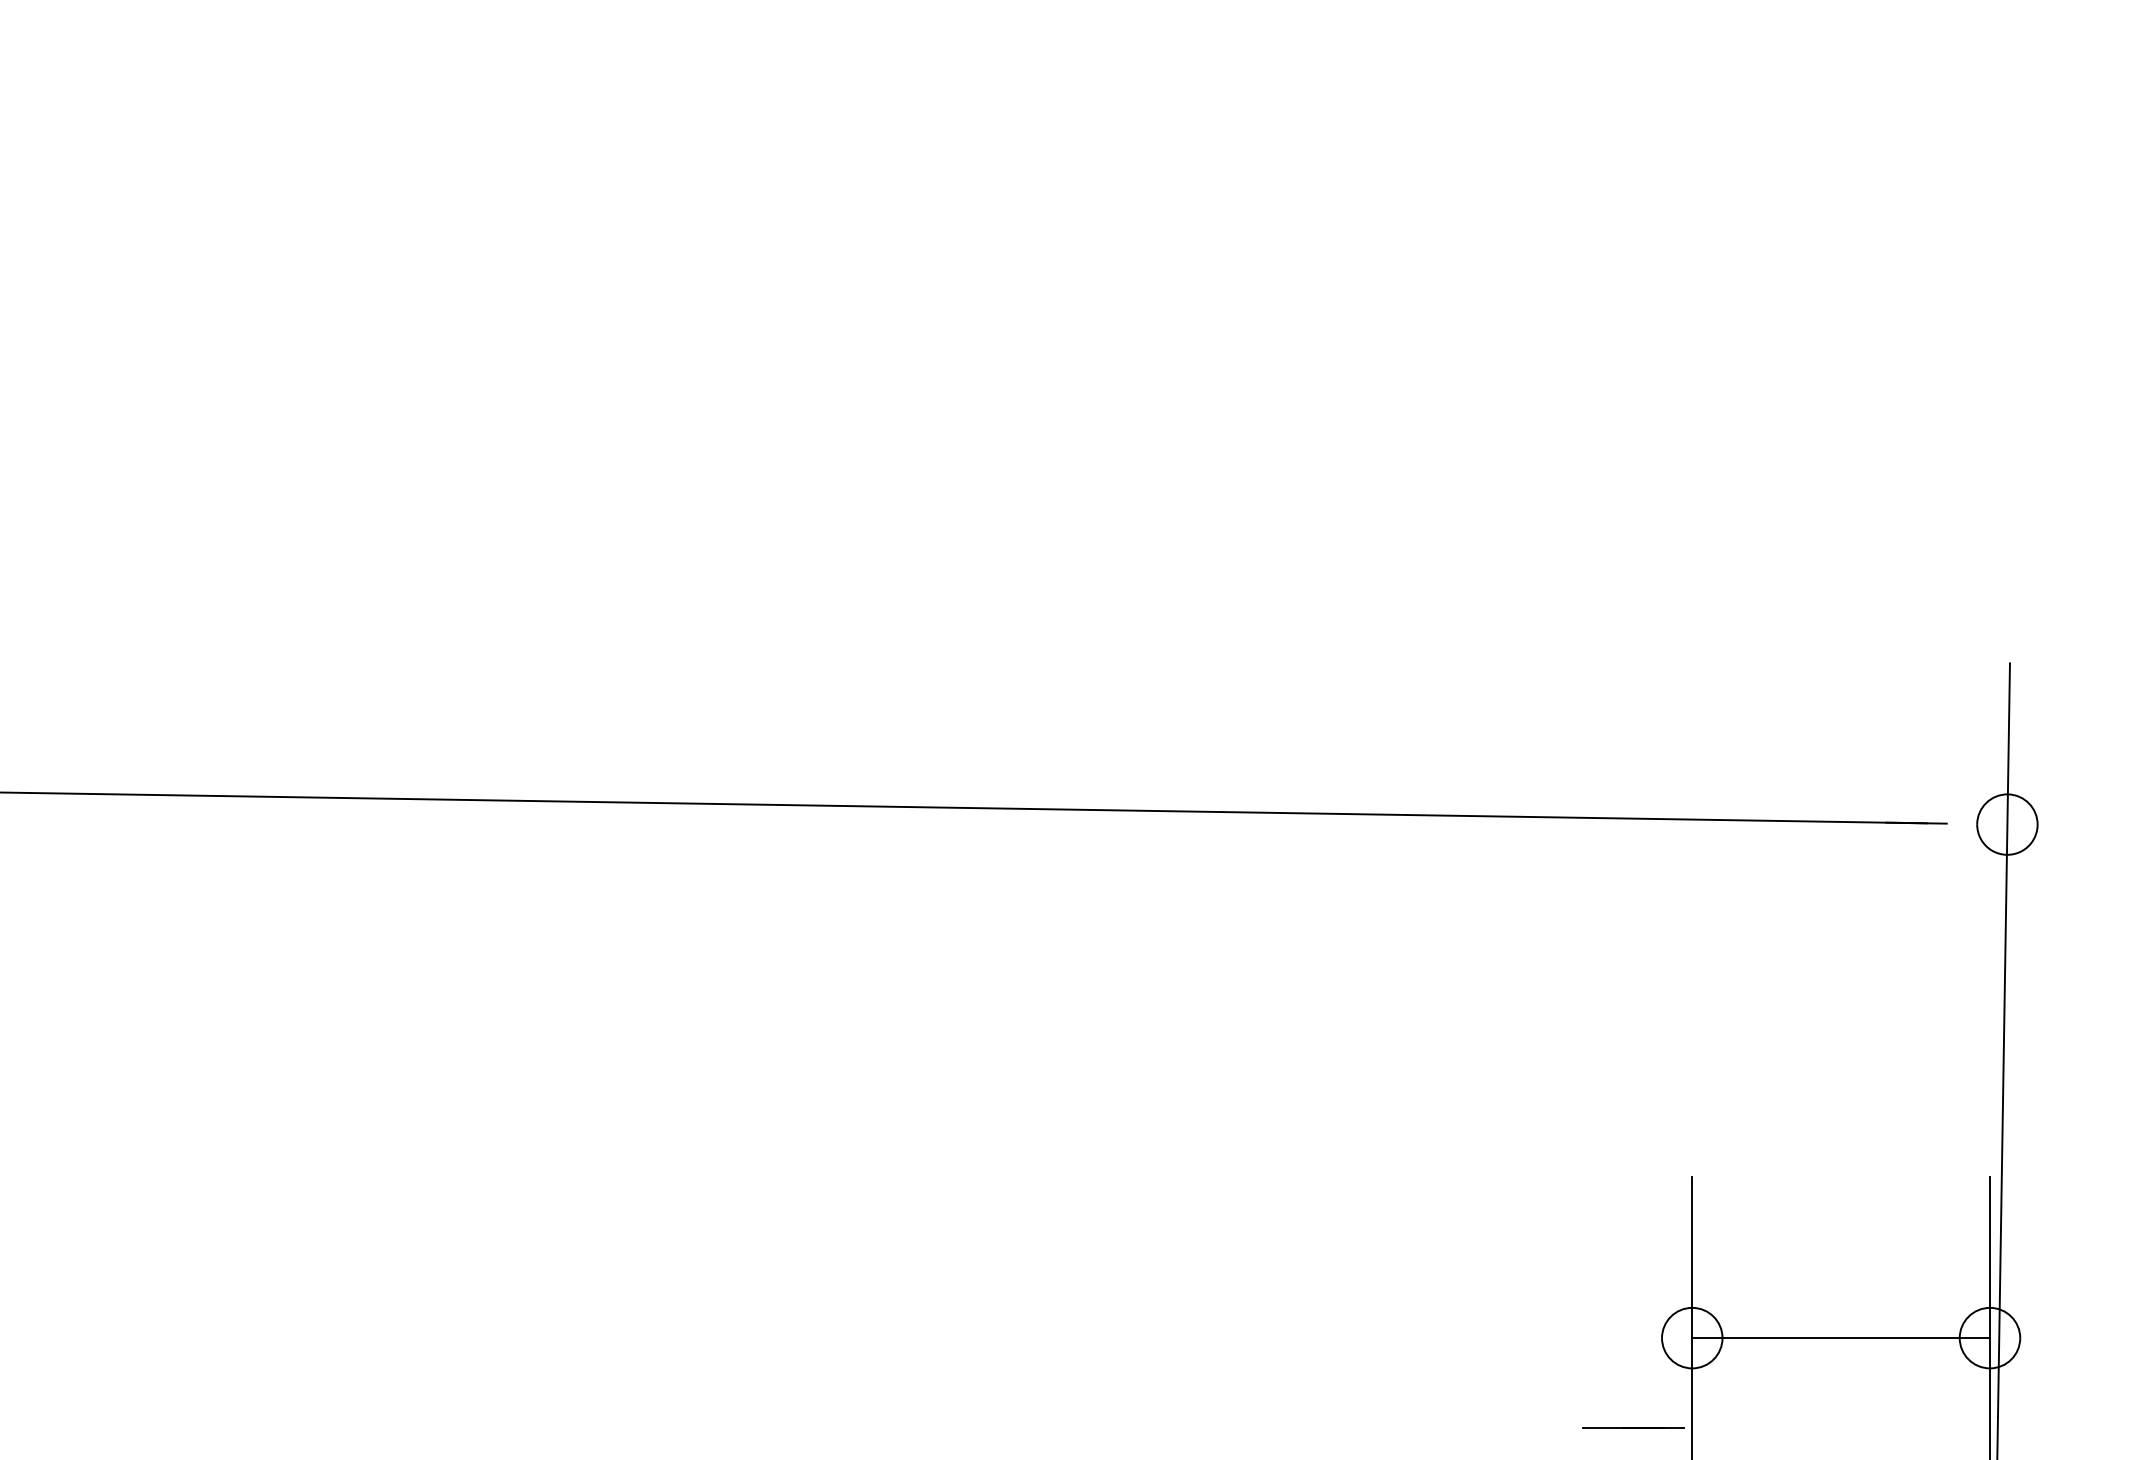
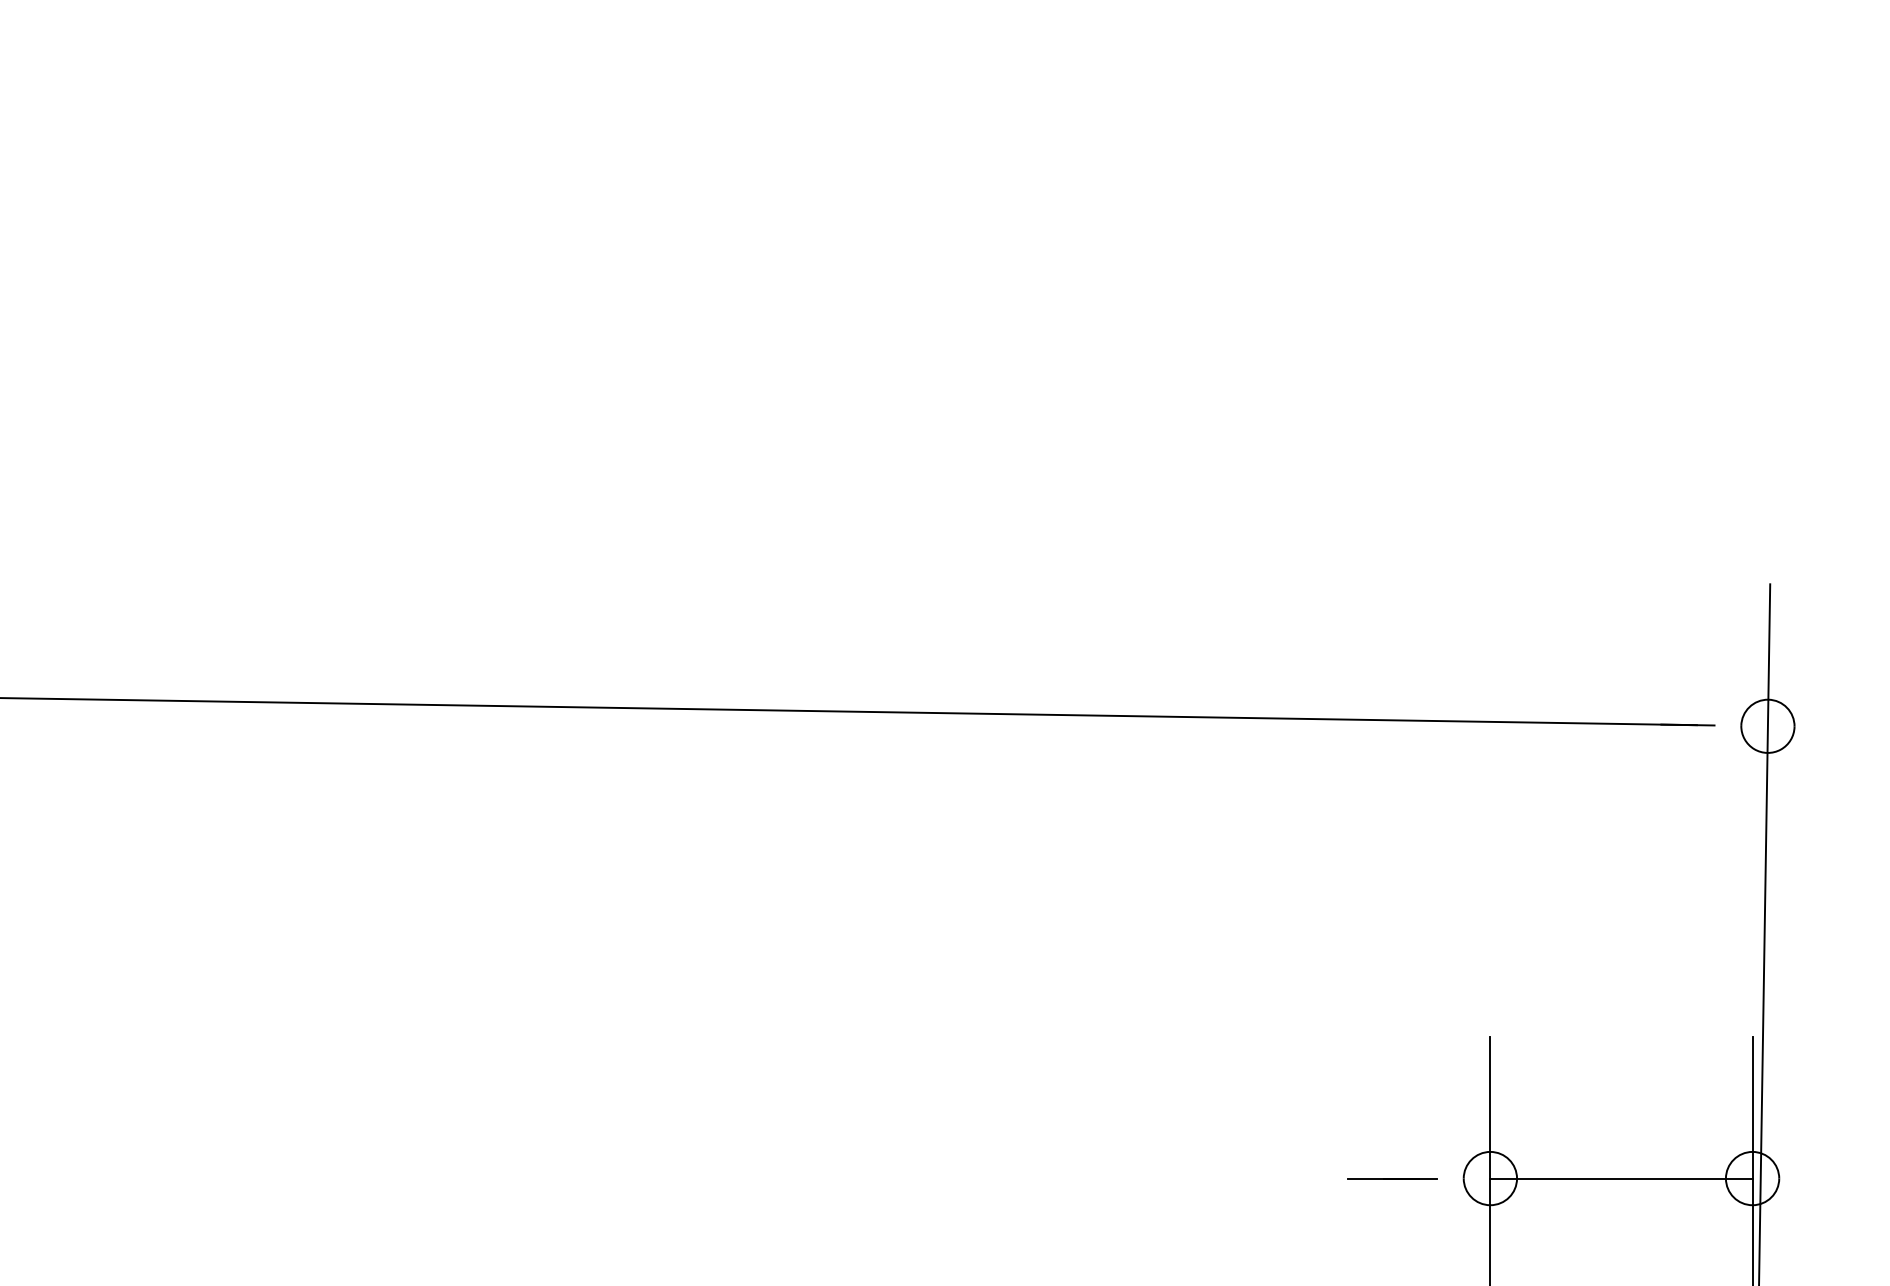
line: (1633, 1427) -> (1392, 1178), moved

